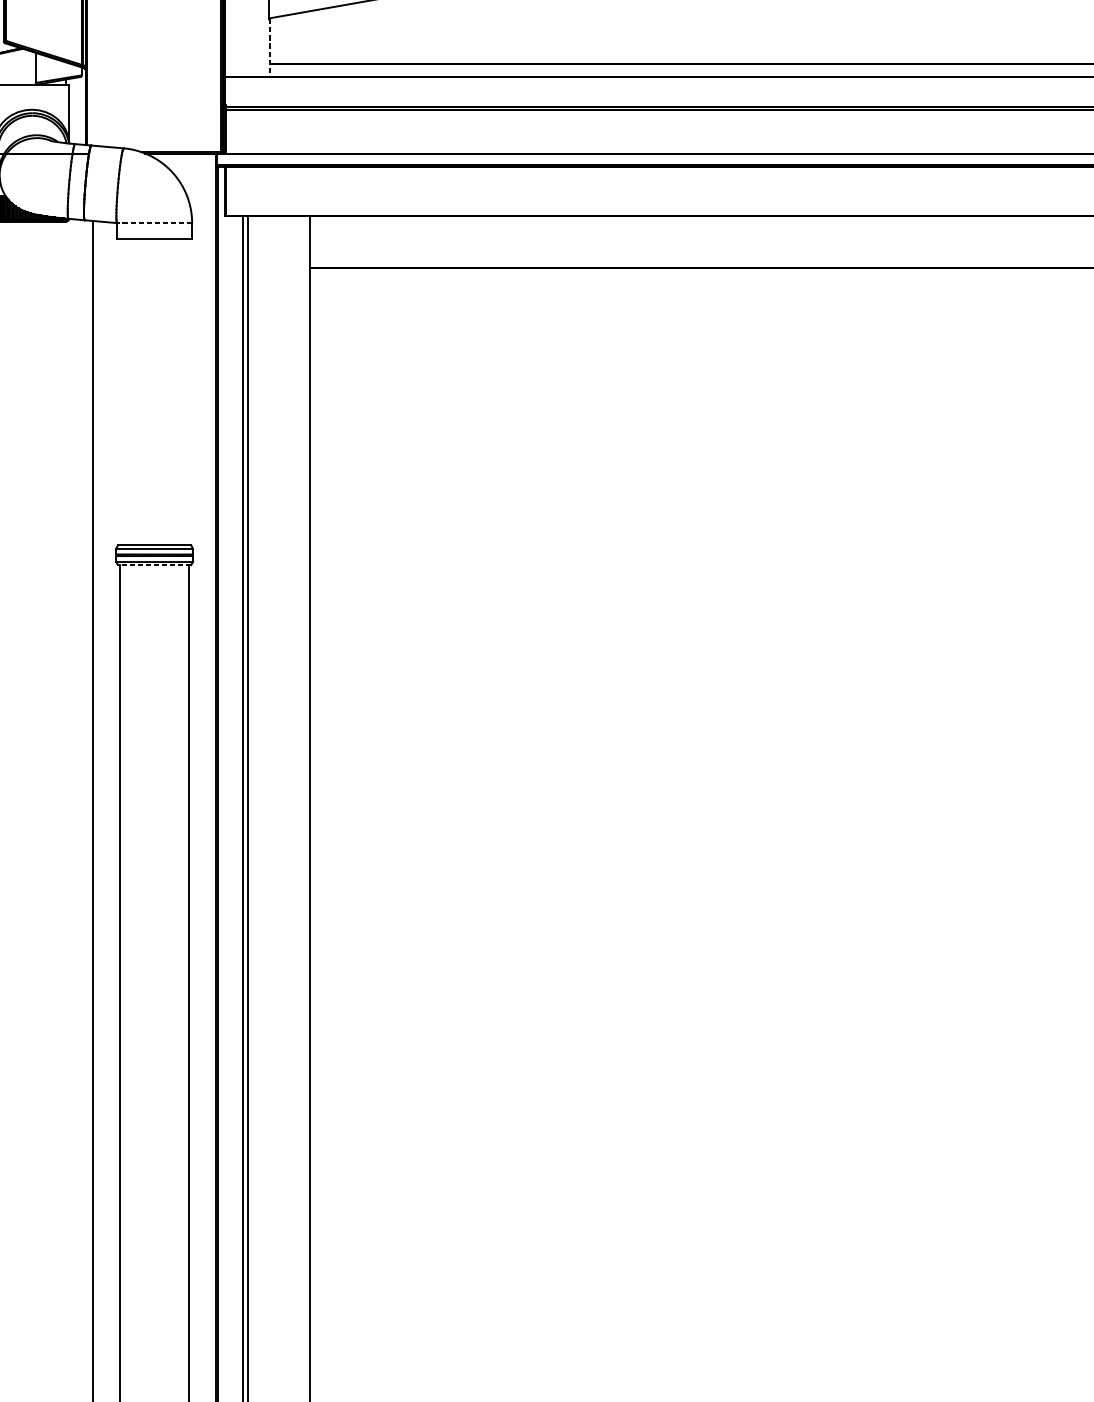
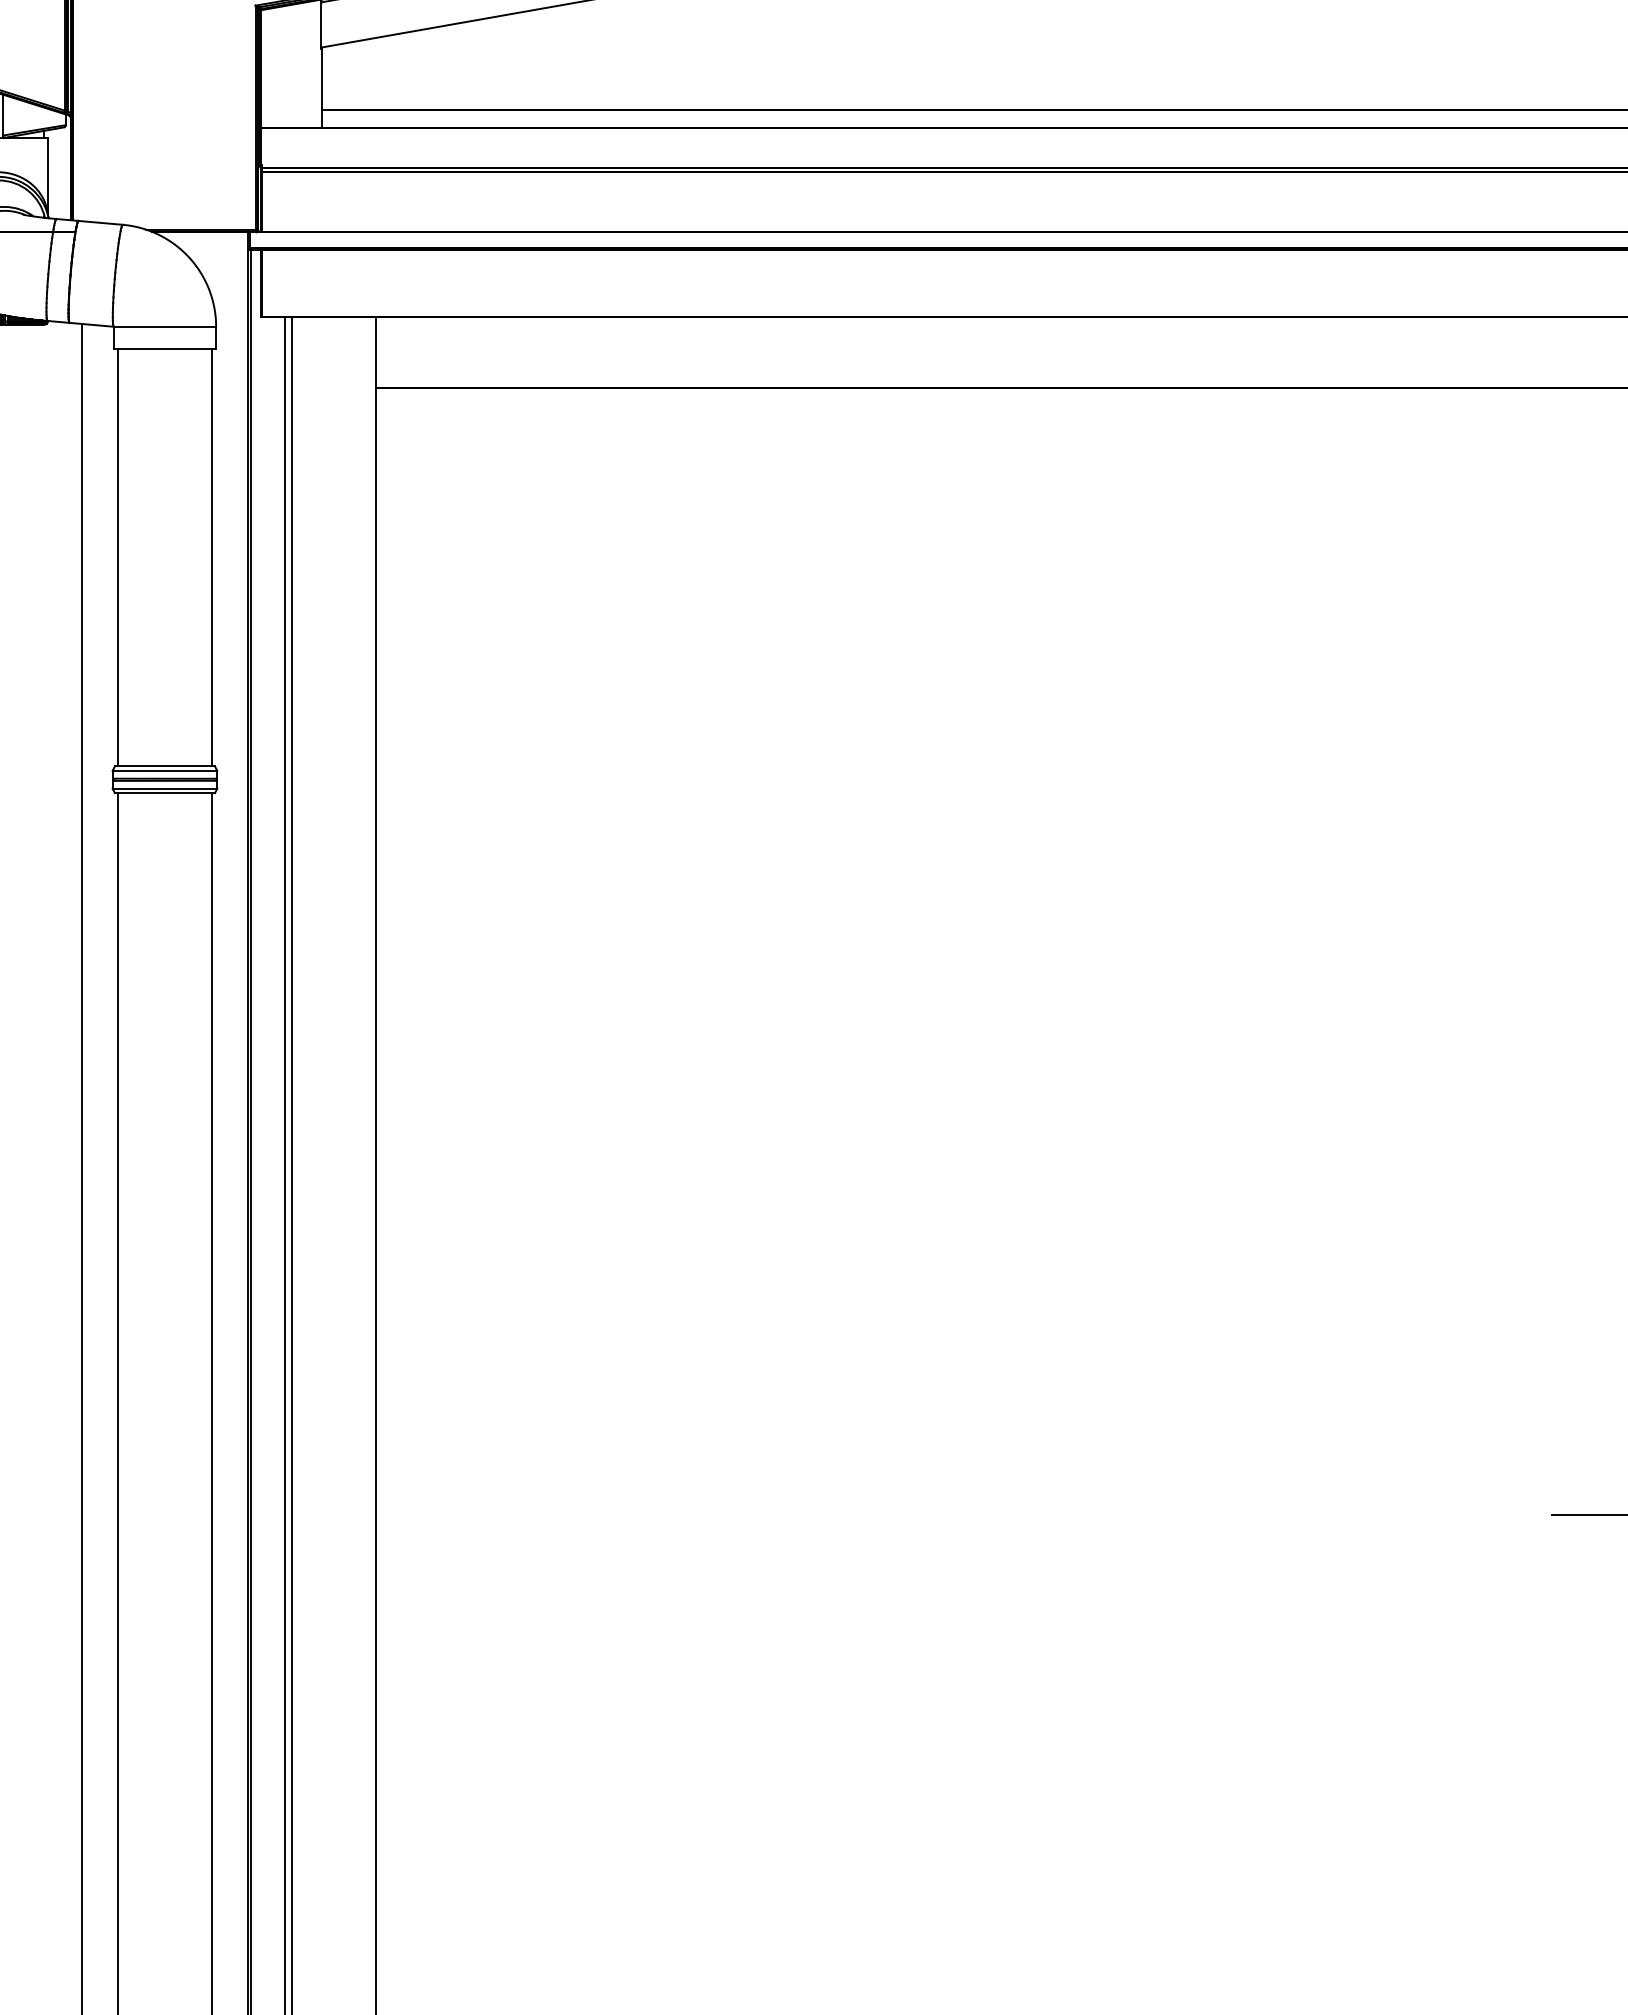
line: (270, 48) -> (322, 88), dashed -> solid
line: (154, 222) -> (164, 326), dashed -> solid
line: (120, 392) -> (118, 557), added
line: (188, 392) -> (211, 557), added
line: (154, 565) -> (164, 793), dashed -> solid

